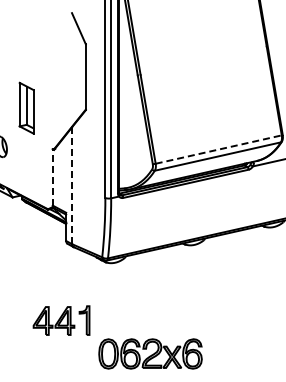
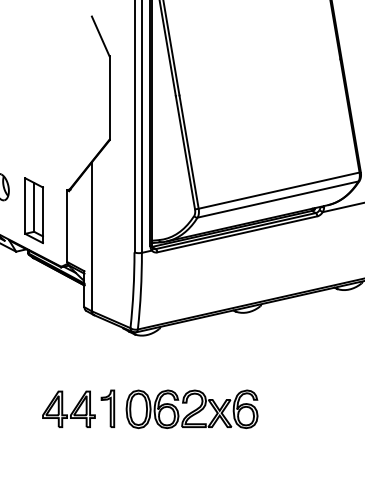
part: (26, 107) -> (33, 209), moved
line: (218, 149) -> (278, 190), dashed -> solid
line: (52, 176) -> (67, 224), dashed -> solid
line: (72, 186) -> (92, 237), dashed -> solid
part: (150, 353) -> (192, 408), moved

